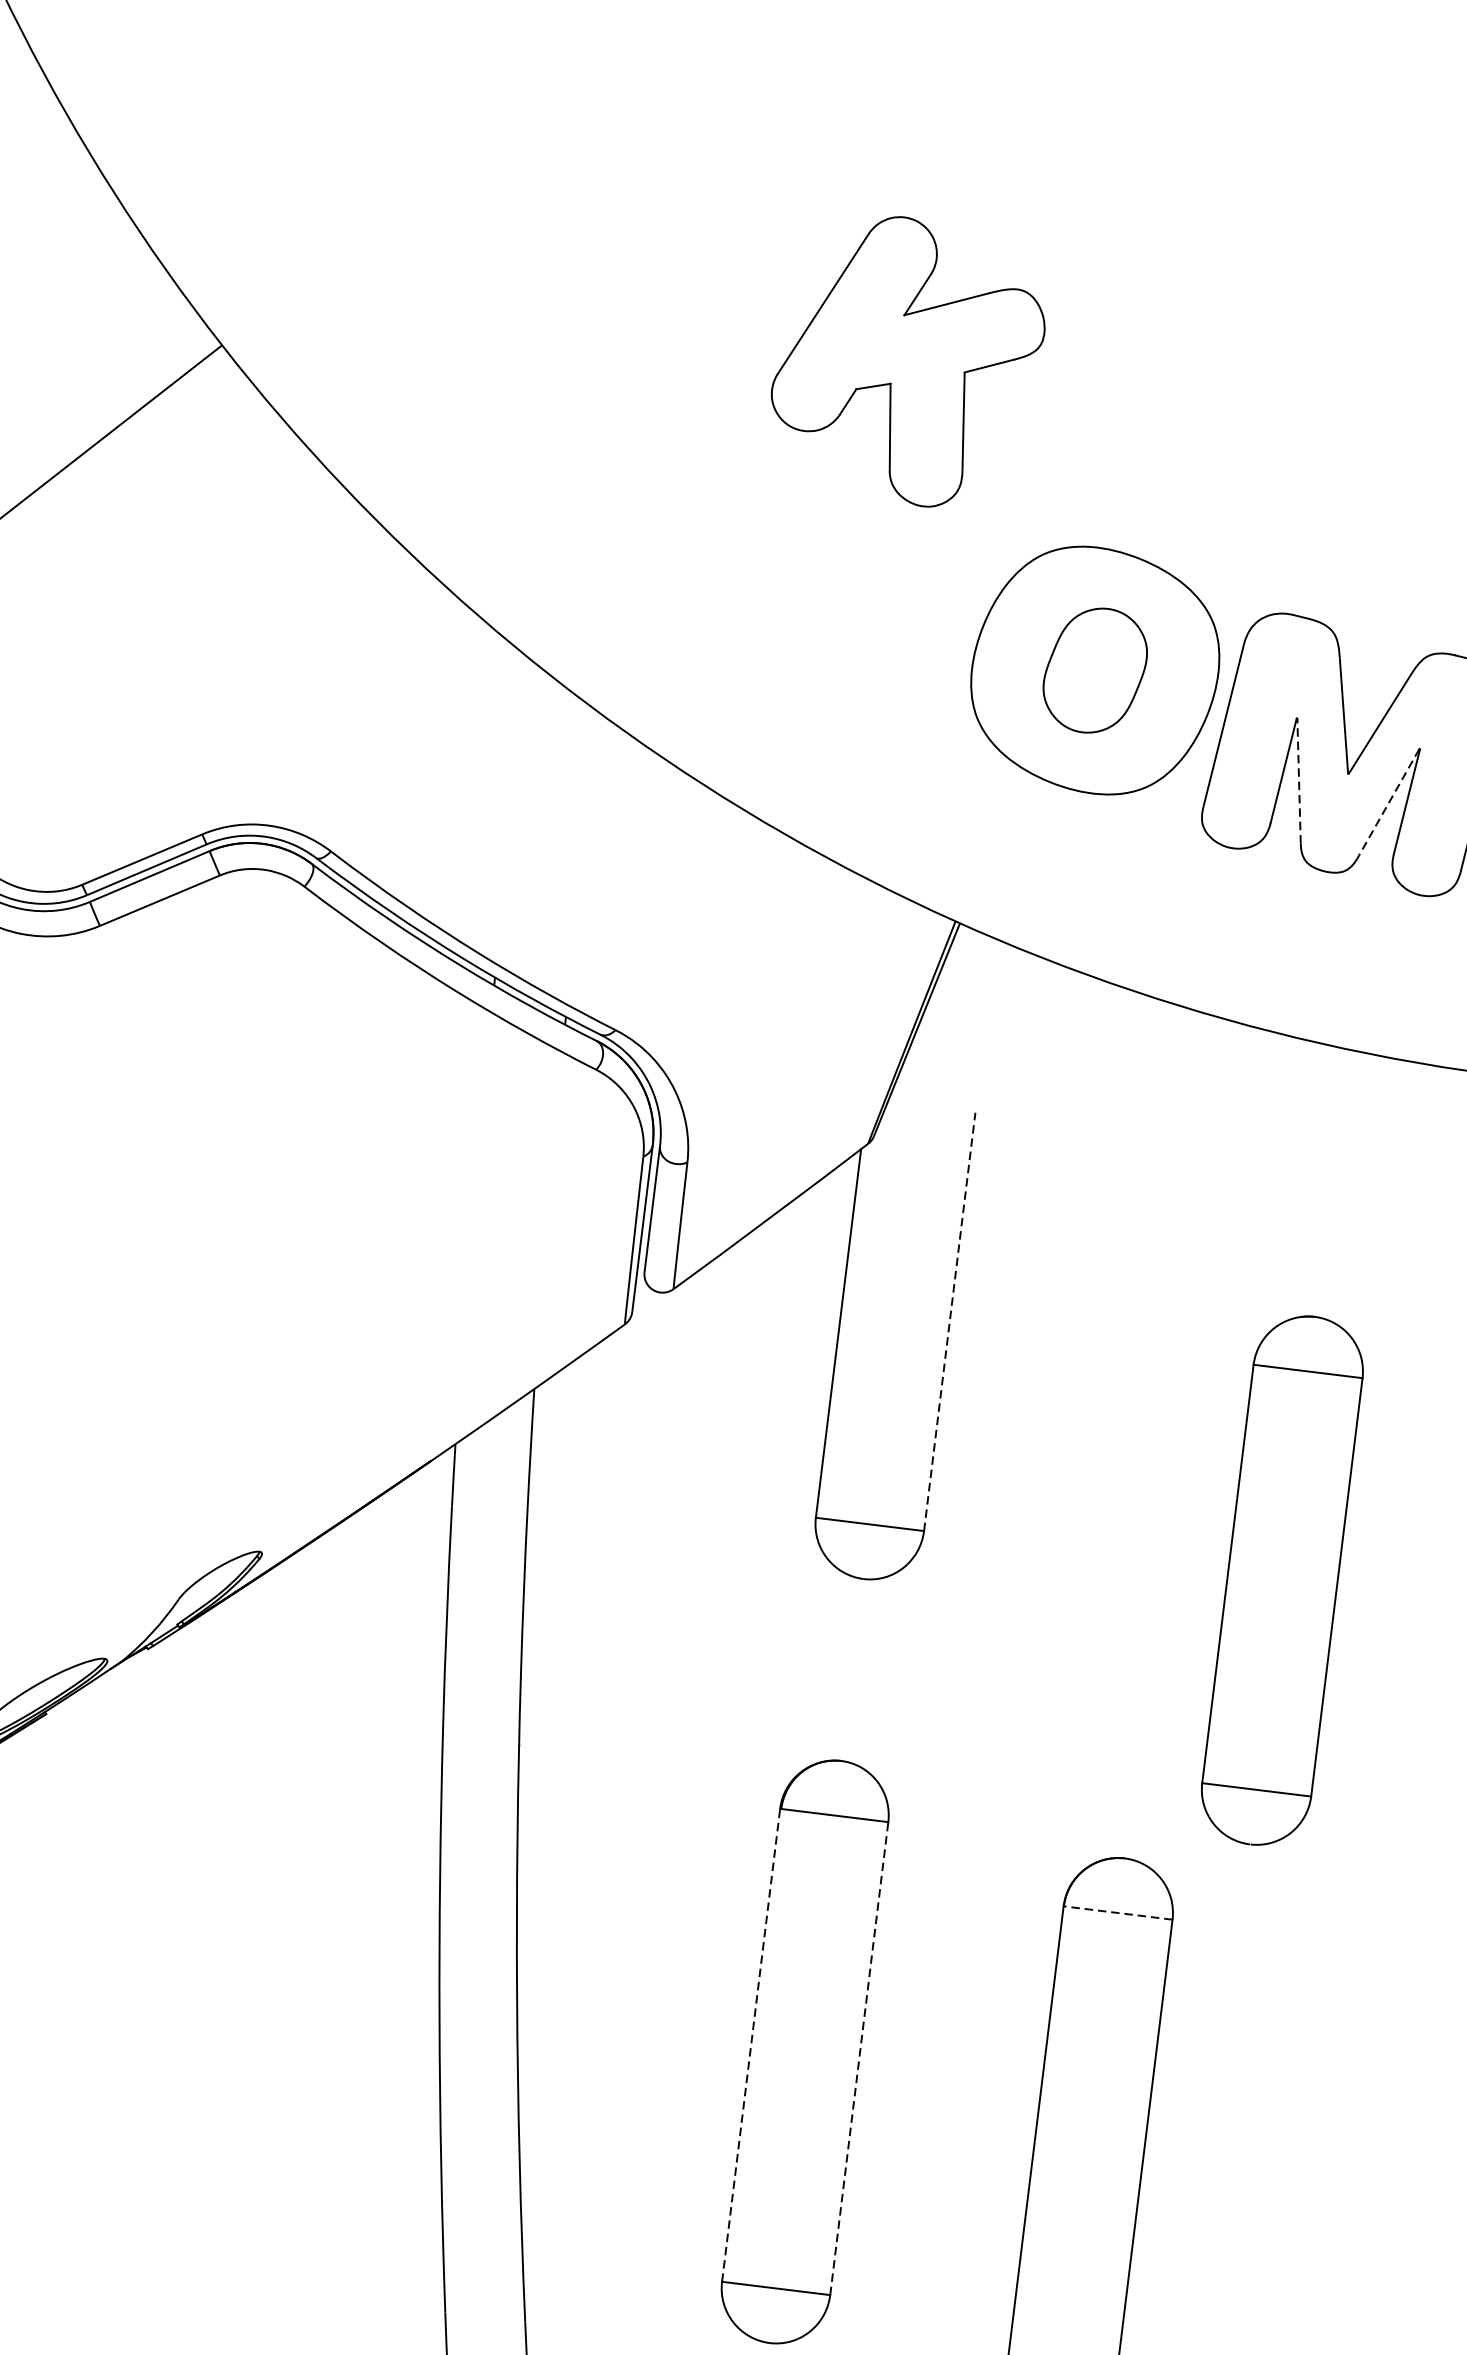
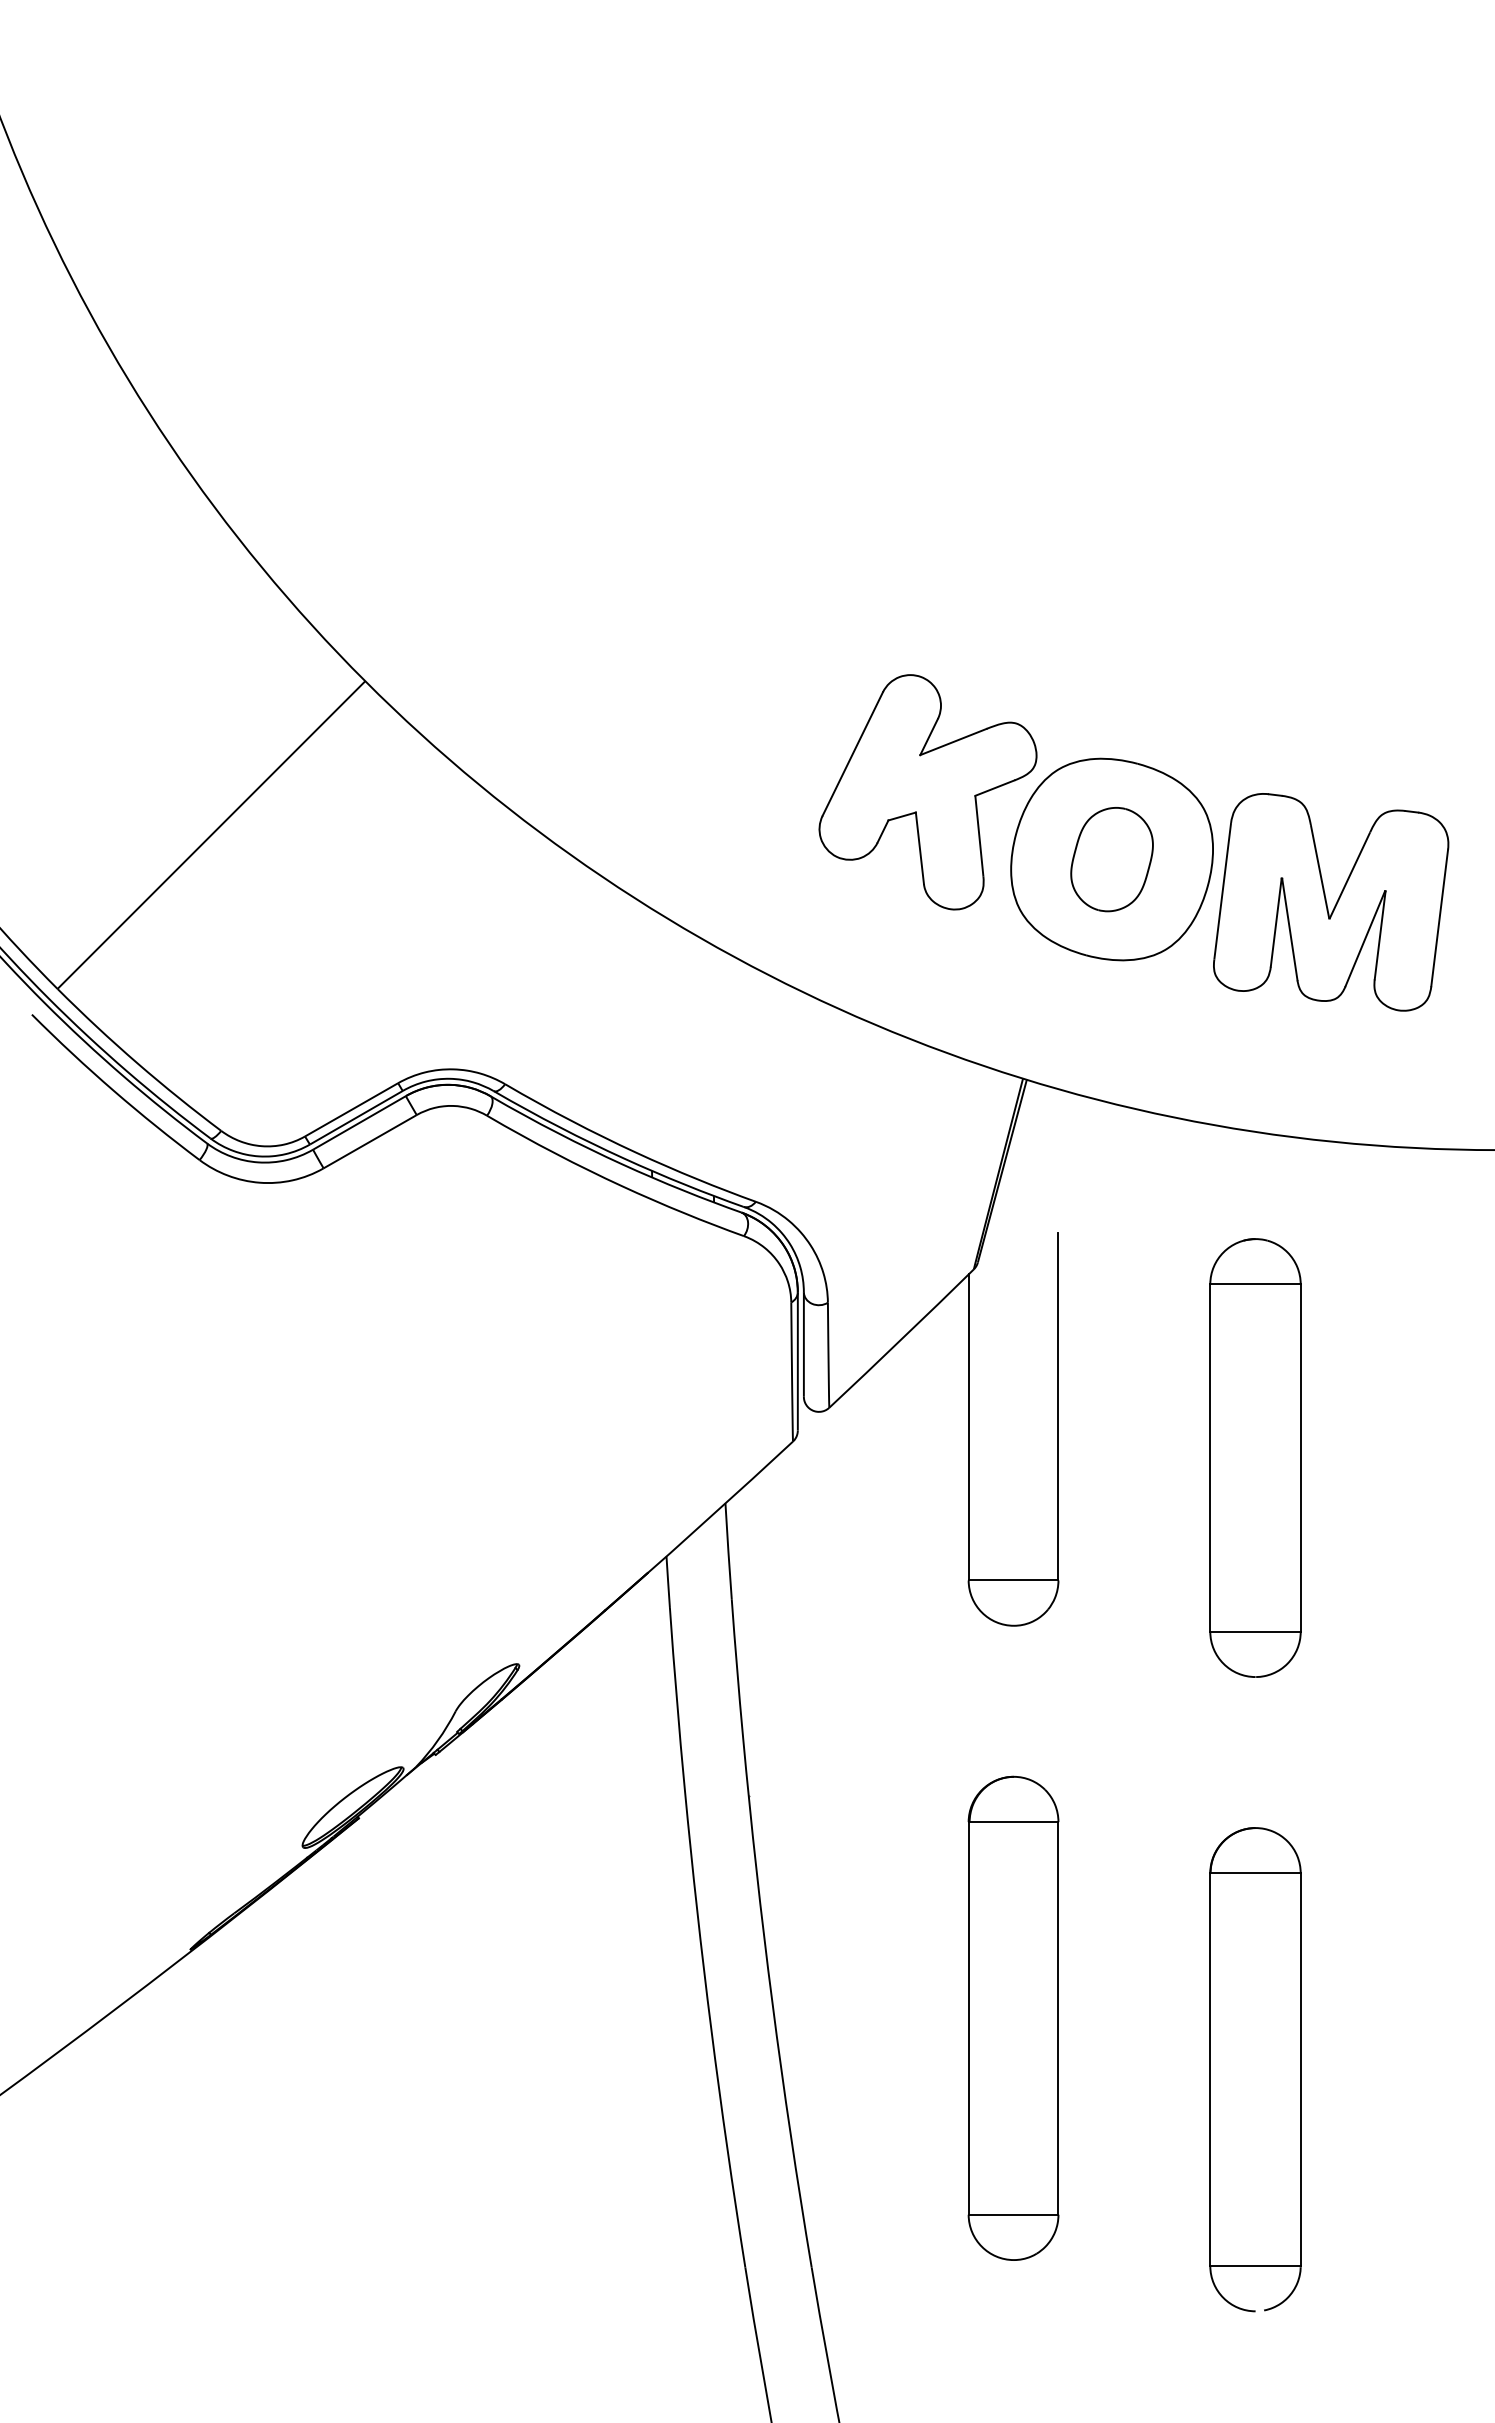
part: (907, 361) -> (927, 792), moved
line: (1298, 781) -> (1289, 929), dashed -> solid
line: (1388, 804) -> (1365, 939), dashed -> solid
line: (949, 1321) -> (1058, 1406), dashed -> solid
part: (1282, 1579) -> (1255, 1457), moved
line: (1118, 1913) -> (1255, 1873), dashed -> solid
line: (751, 2044) -> (968, 2017), dashed -> solid
line: (859, 2057) -> (1058, 2017), dashed -> solid

